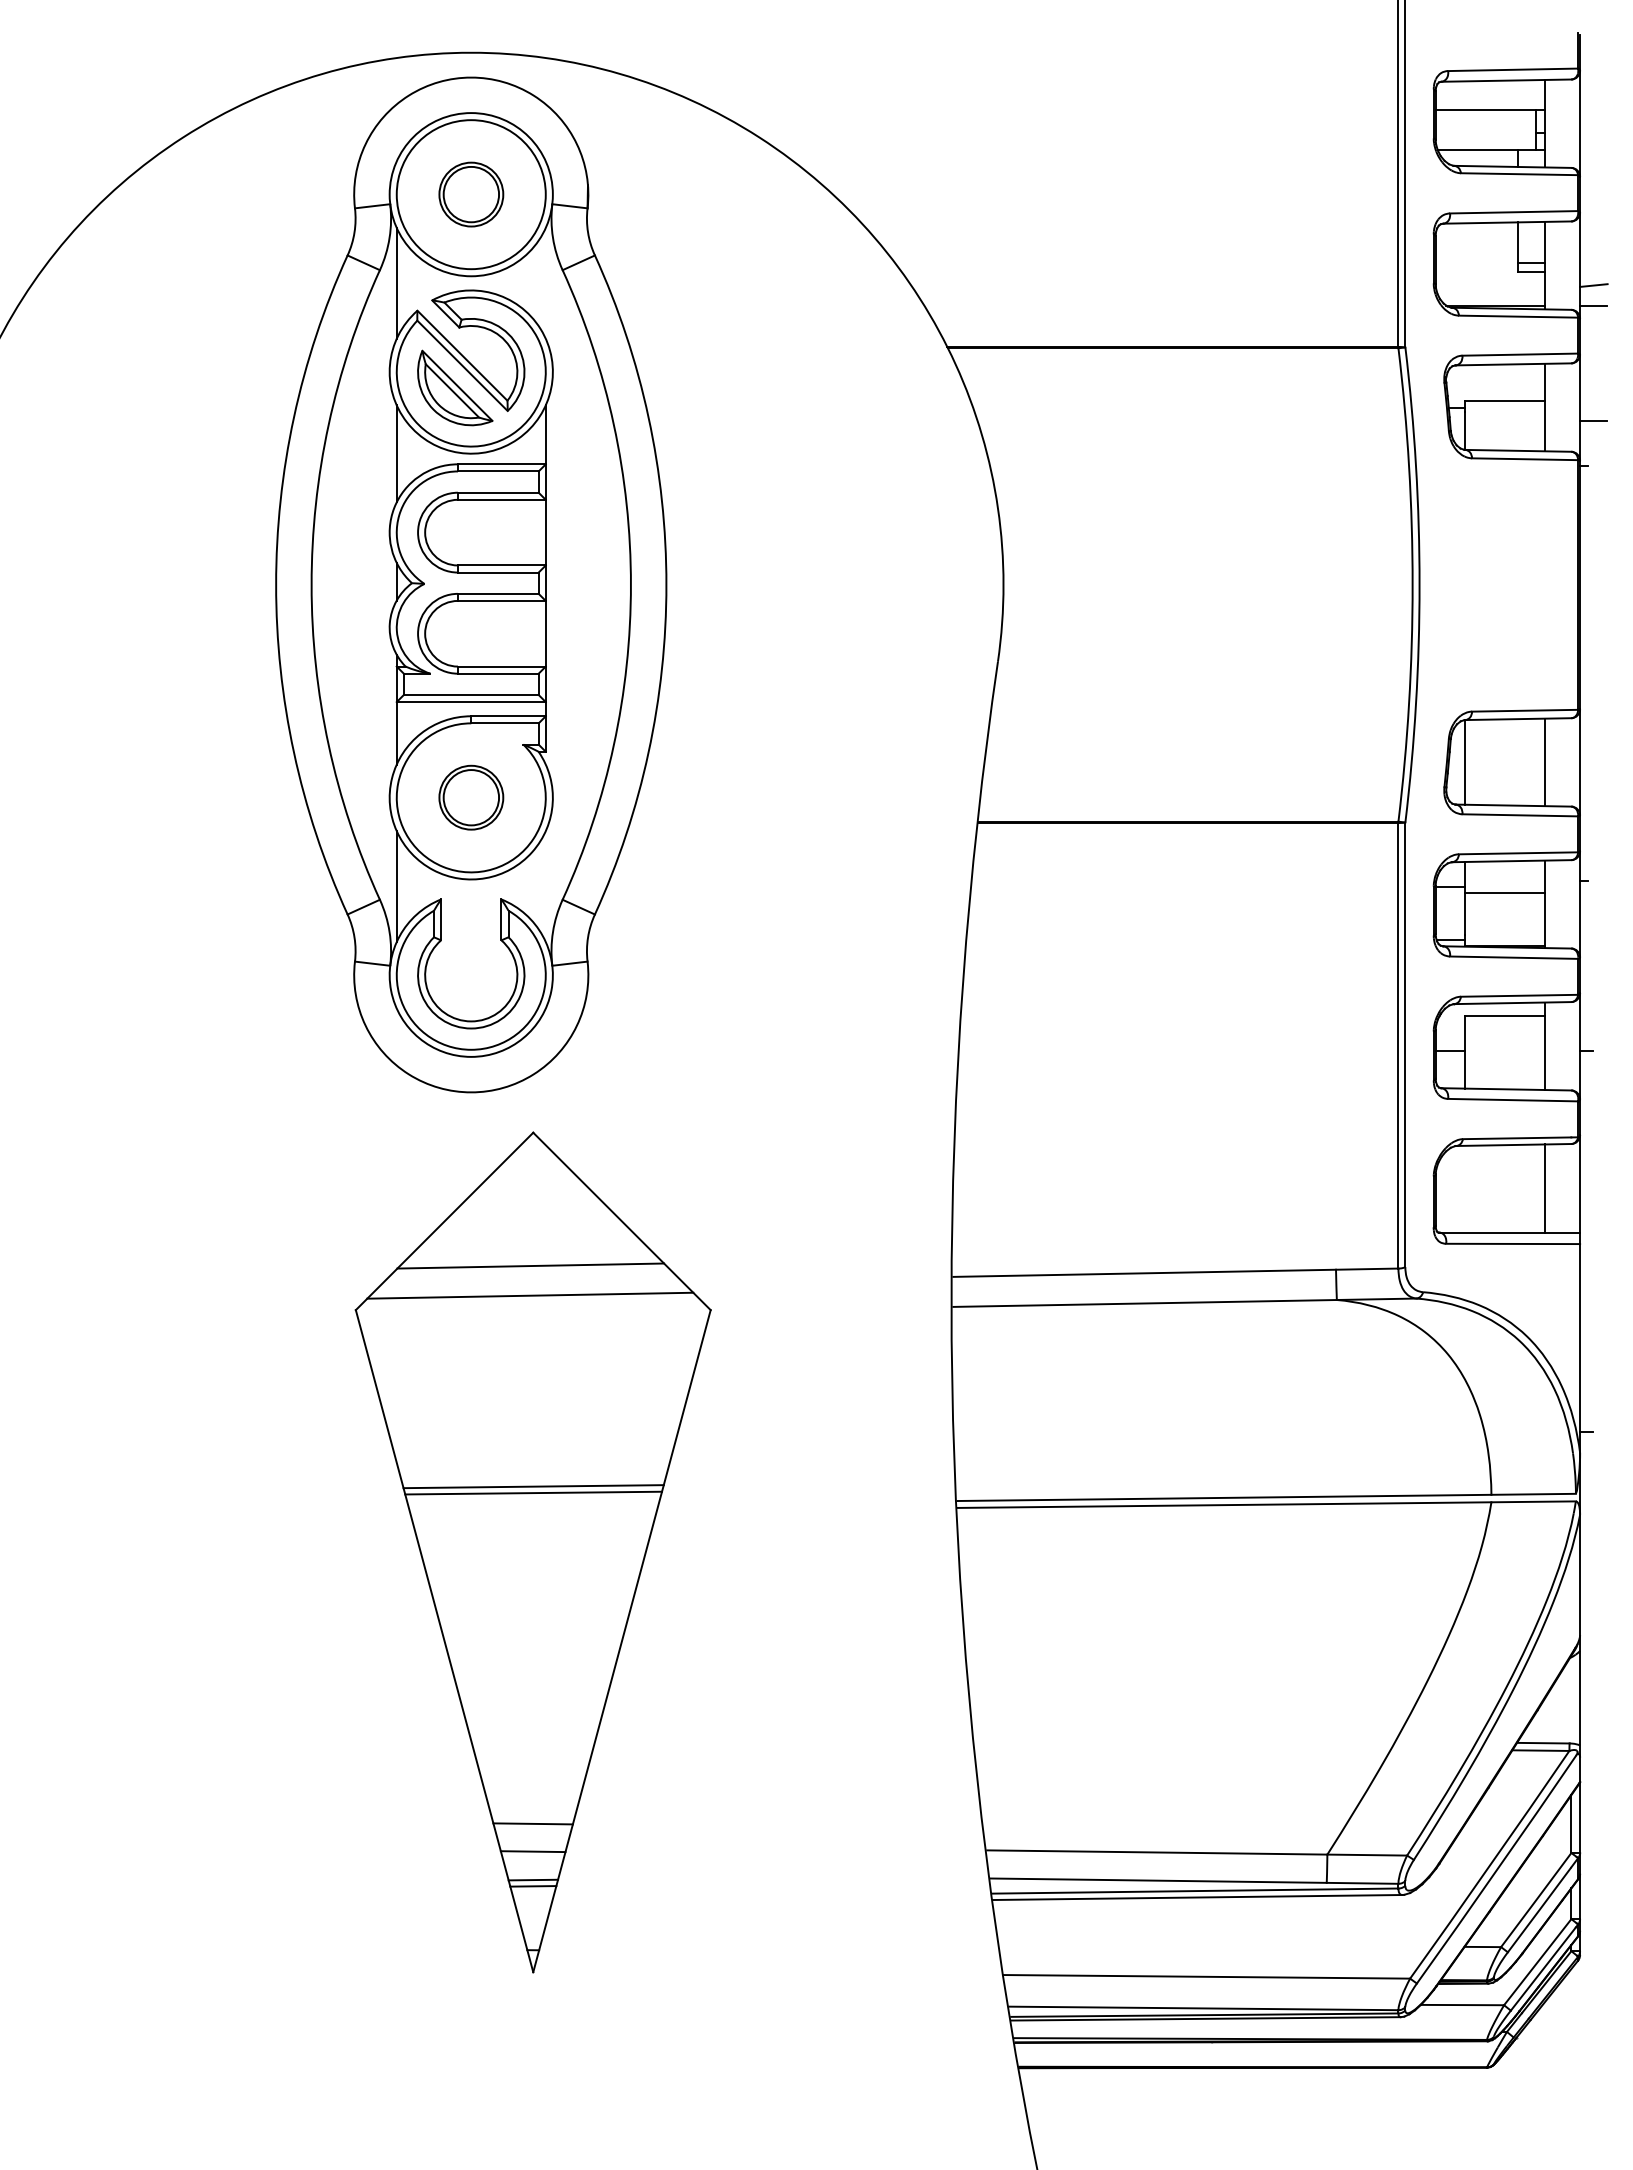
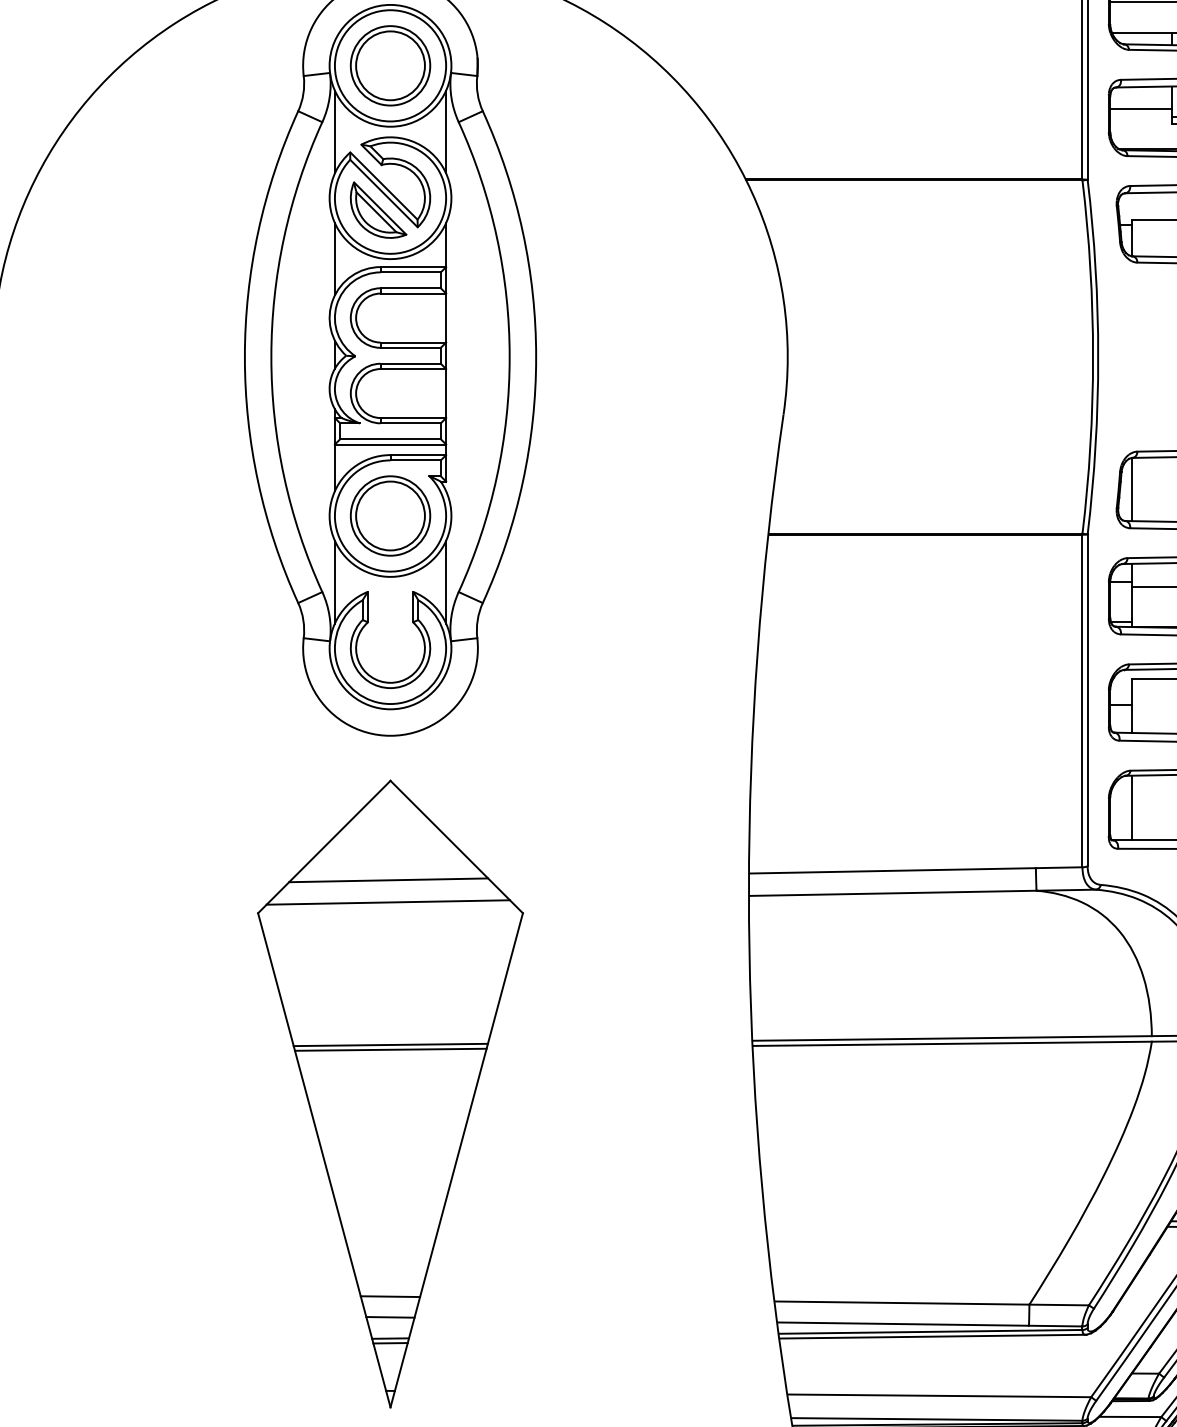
part: (471, 194) -> (390, 65), size x1.67
line: (1476, 252) -> (1140, 108), added
line: (545, 282) -> (445, 131), added
part: (471, 797) -> (390, 515), size x1.67
line: (545, 886) -> (445, 582), added
line: (1464, 1188) -> (1131, 807), added
part: (532, 1552) -> (389, 1094), moved

